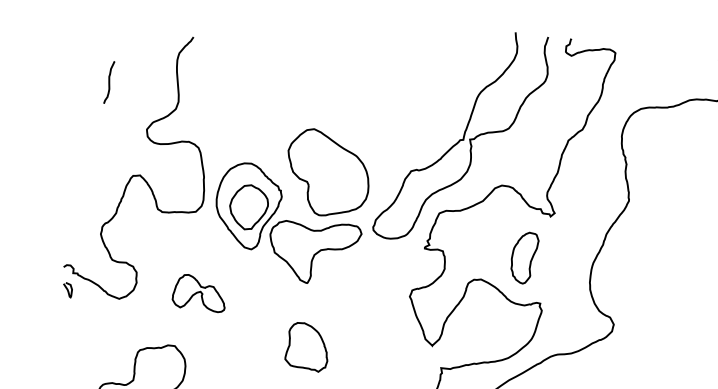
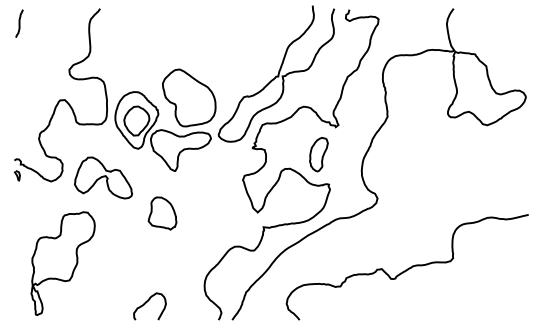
curve: (109, 82) -> (19, 23), moved
part: (198, 292) -> (103, 177), size x1.67
part: (306, 347) -> (162, 213), moved

